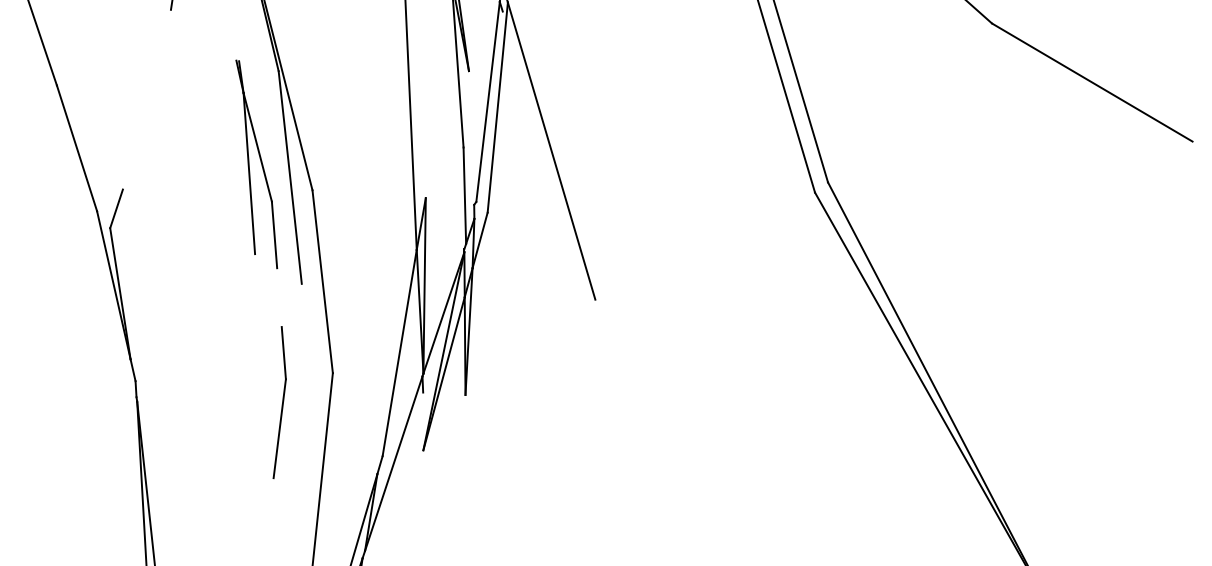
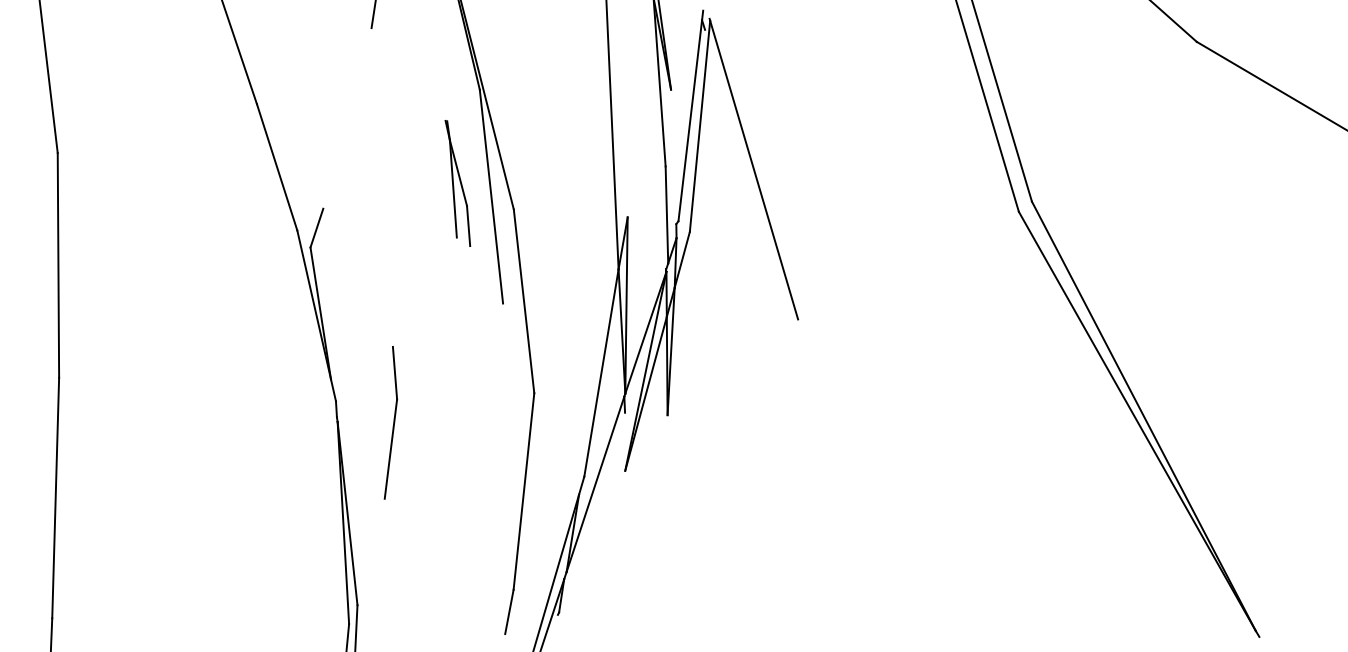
part: (256, 164) -> (457, 183), size x0.6
part: (279, 402) -> (390, 422), moved

